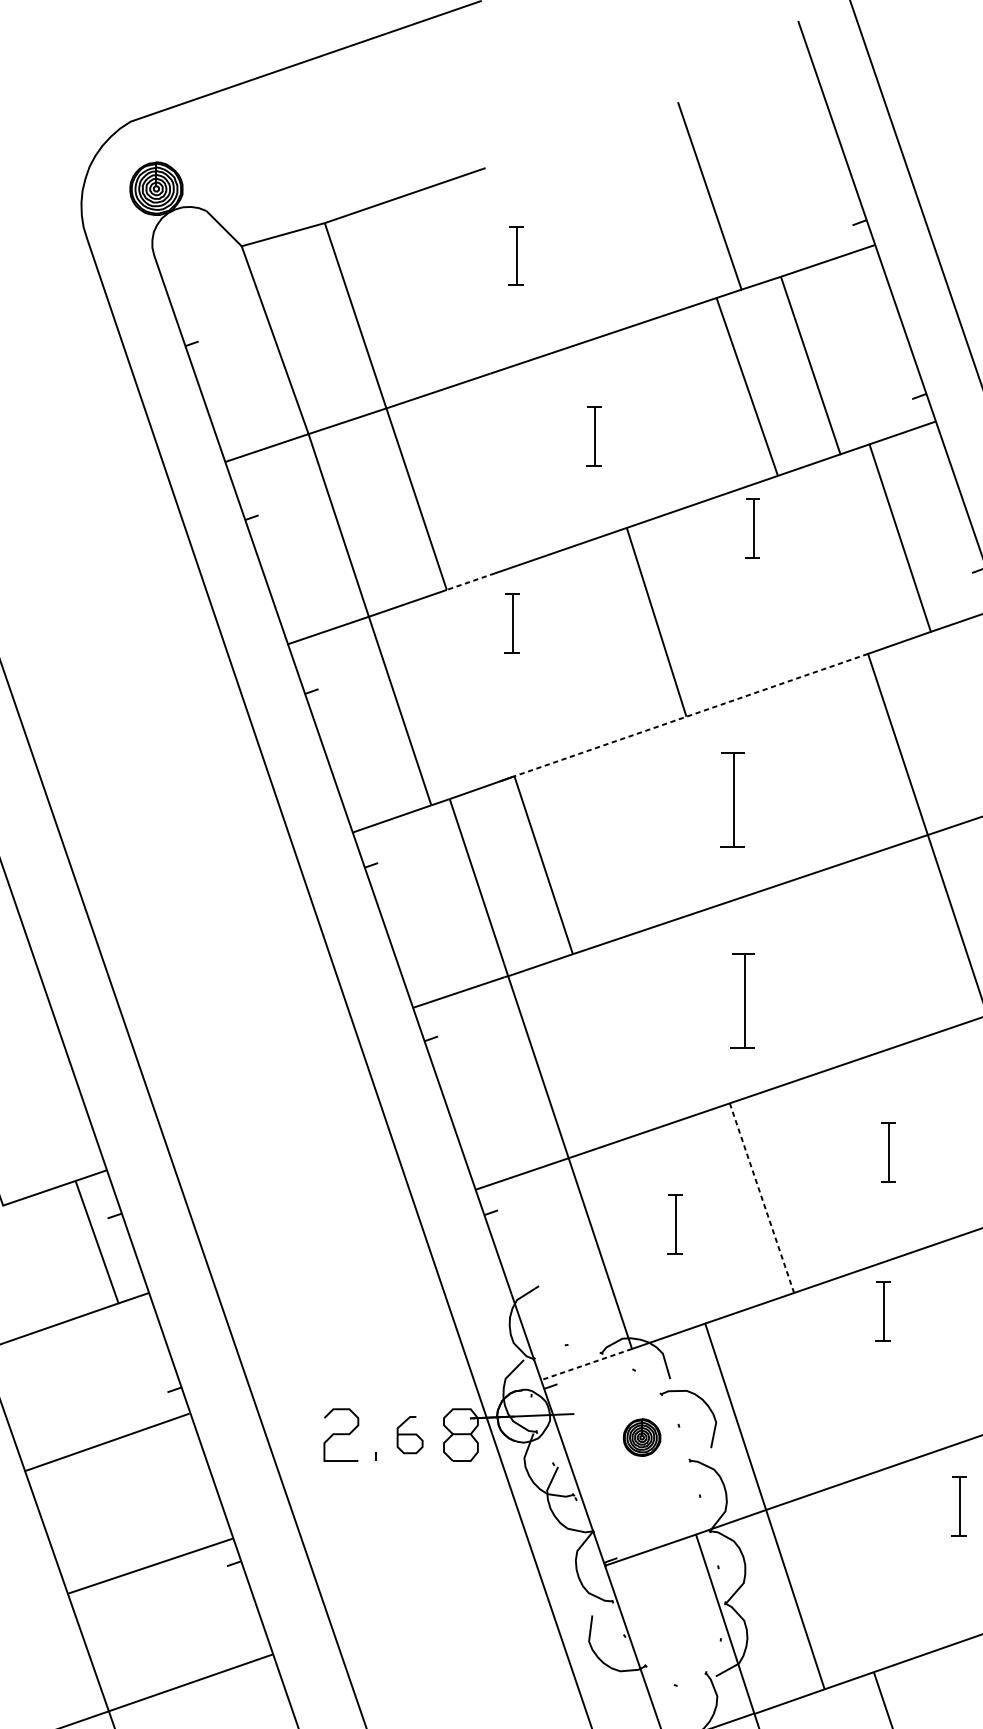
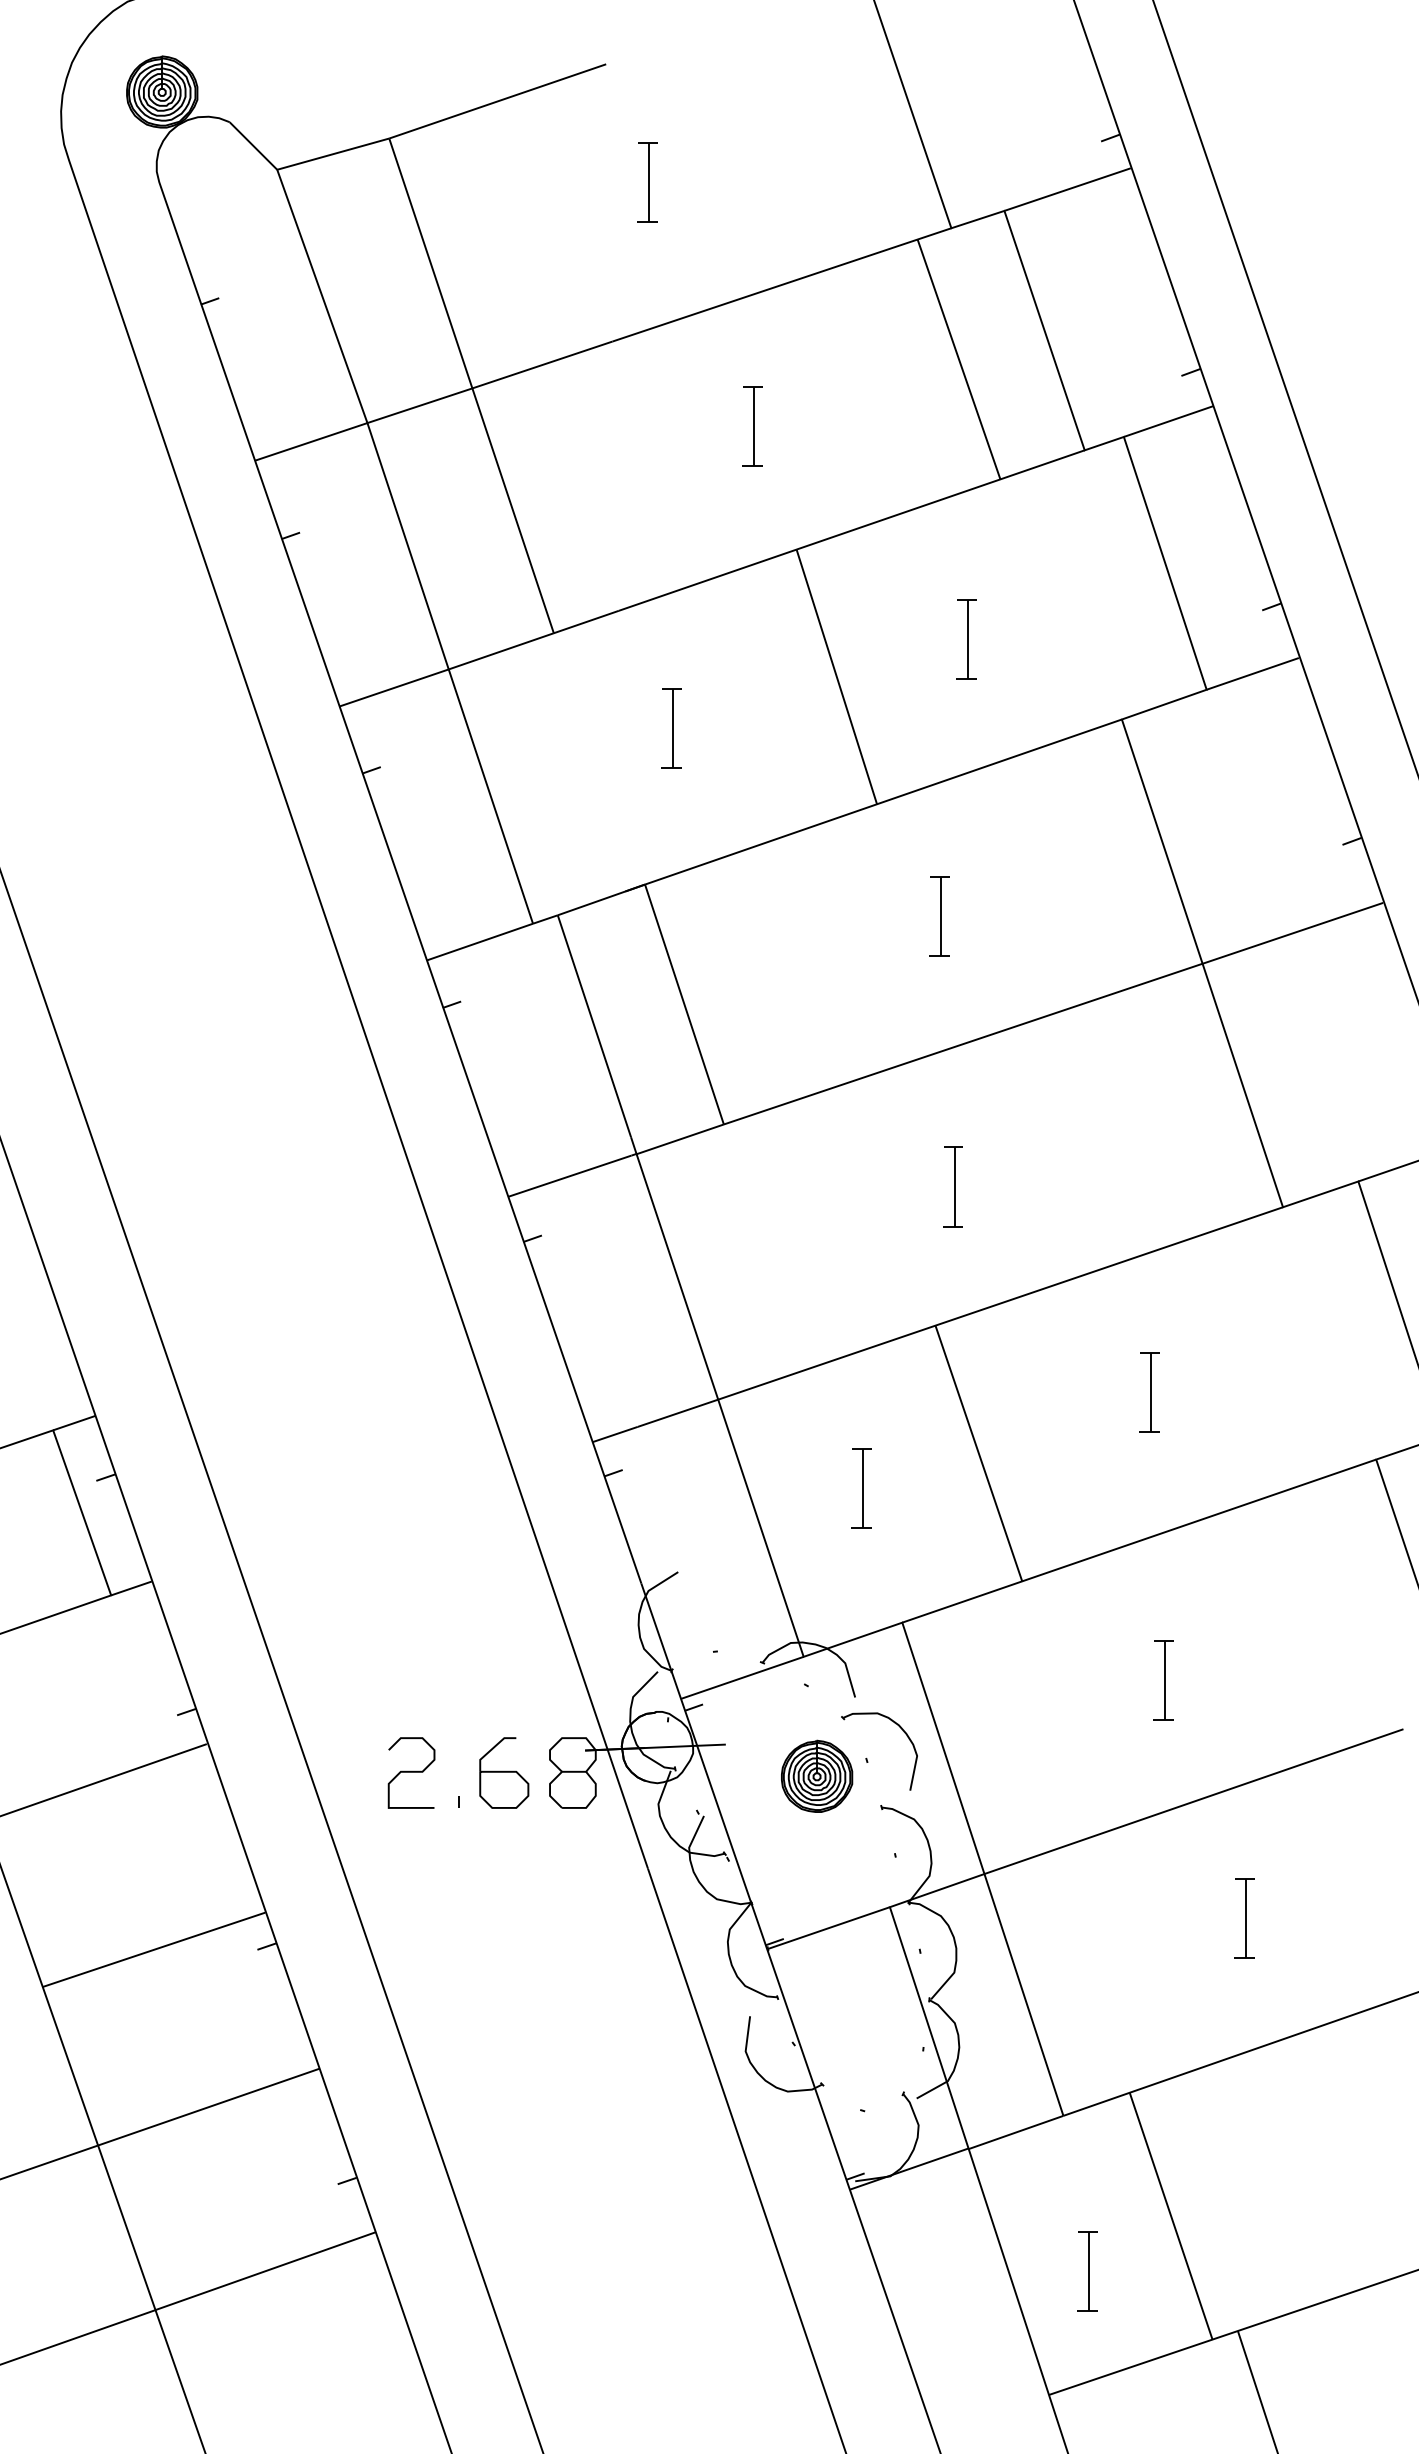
part: (752, 528) -> (966, 639), moved
line: (470, 581) -> (585, 622), dashed -> solid
part: (511, 623) -> (671, 728), moved
line: (690, 715) -> (882, 802), dashed -> solid
part: (732, 799) -> (939, 916), size x0.62
part: (742, 1000) -> (952, 1186), size x0.62
line: (762, 1198) -> (979, 1454), dashed -> solid
part: (883, 1310) -> (1163, 1680), moved
line: (585, 1365) -> (741, 1678), dashed -> solid
part: (410, 1434) -> (504, 1772), size x1.43
part: (642, 1436) -> (817, 1775), size x1.43
part: (958, 1506) -> (1244, 1918), moved

